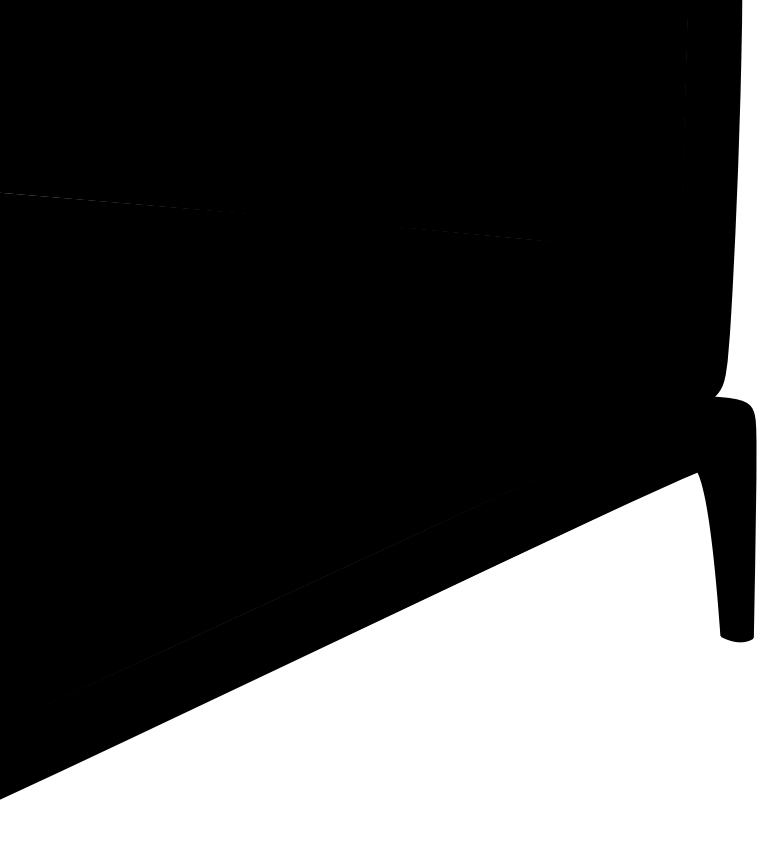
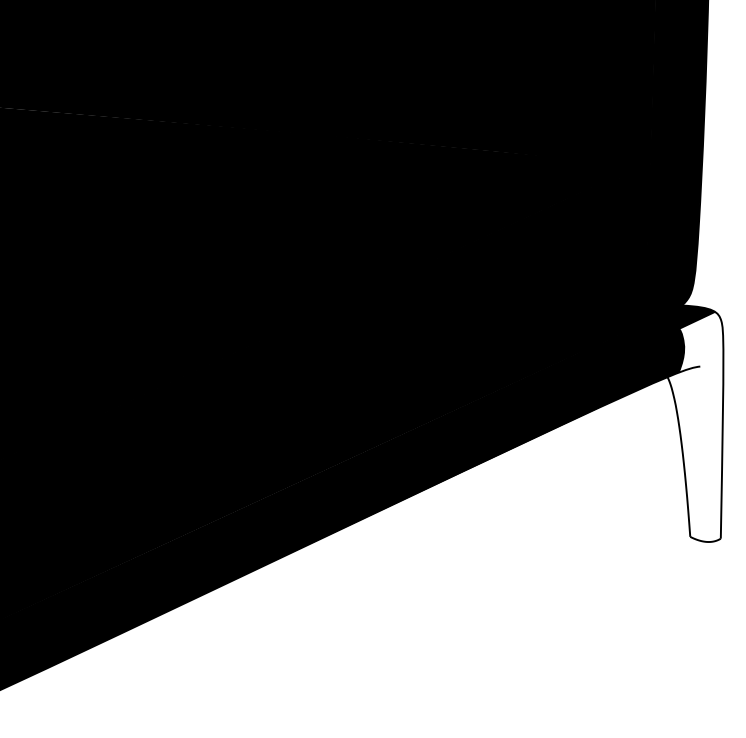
fill: (726, 522) -> (695, 426), removed

